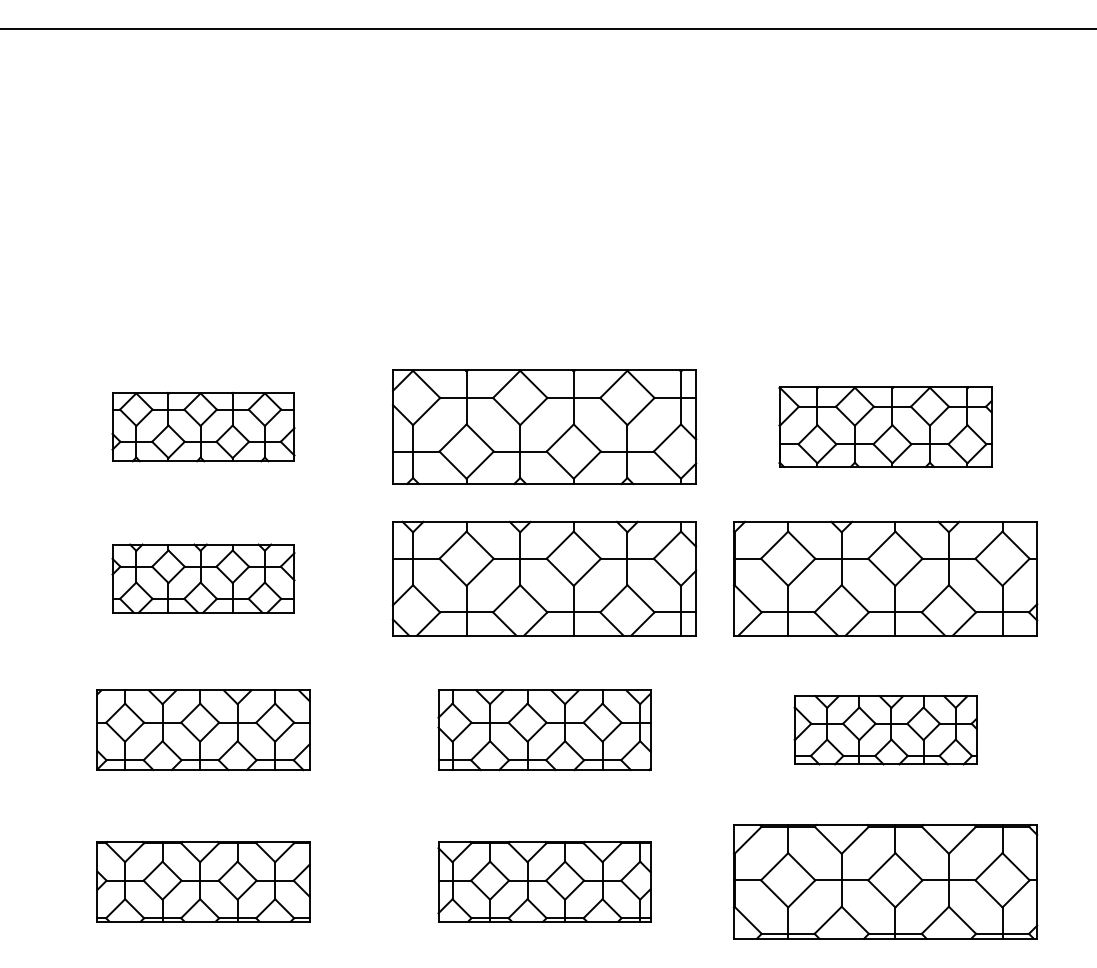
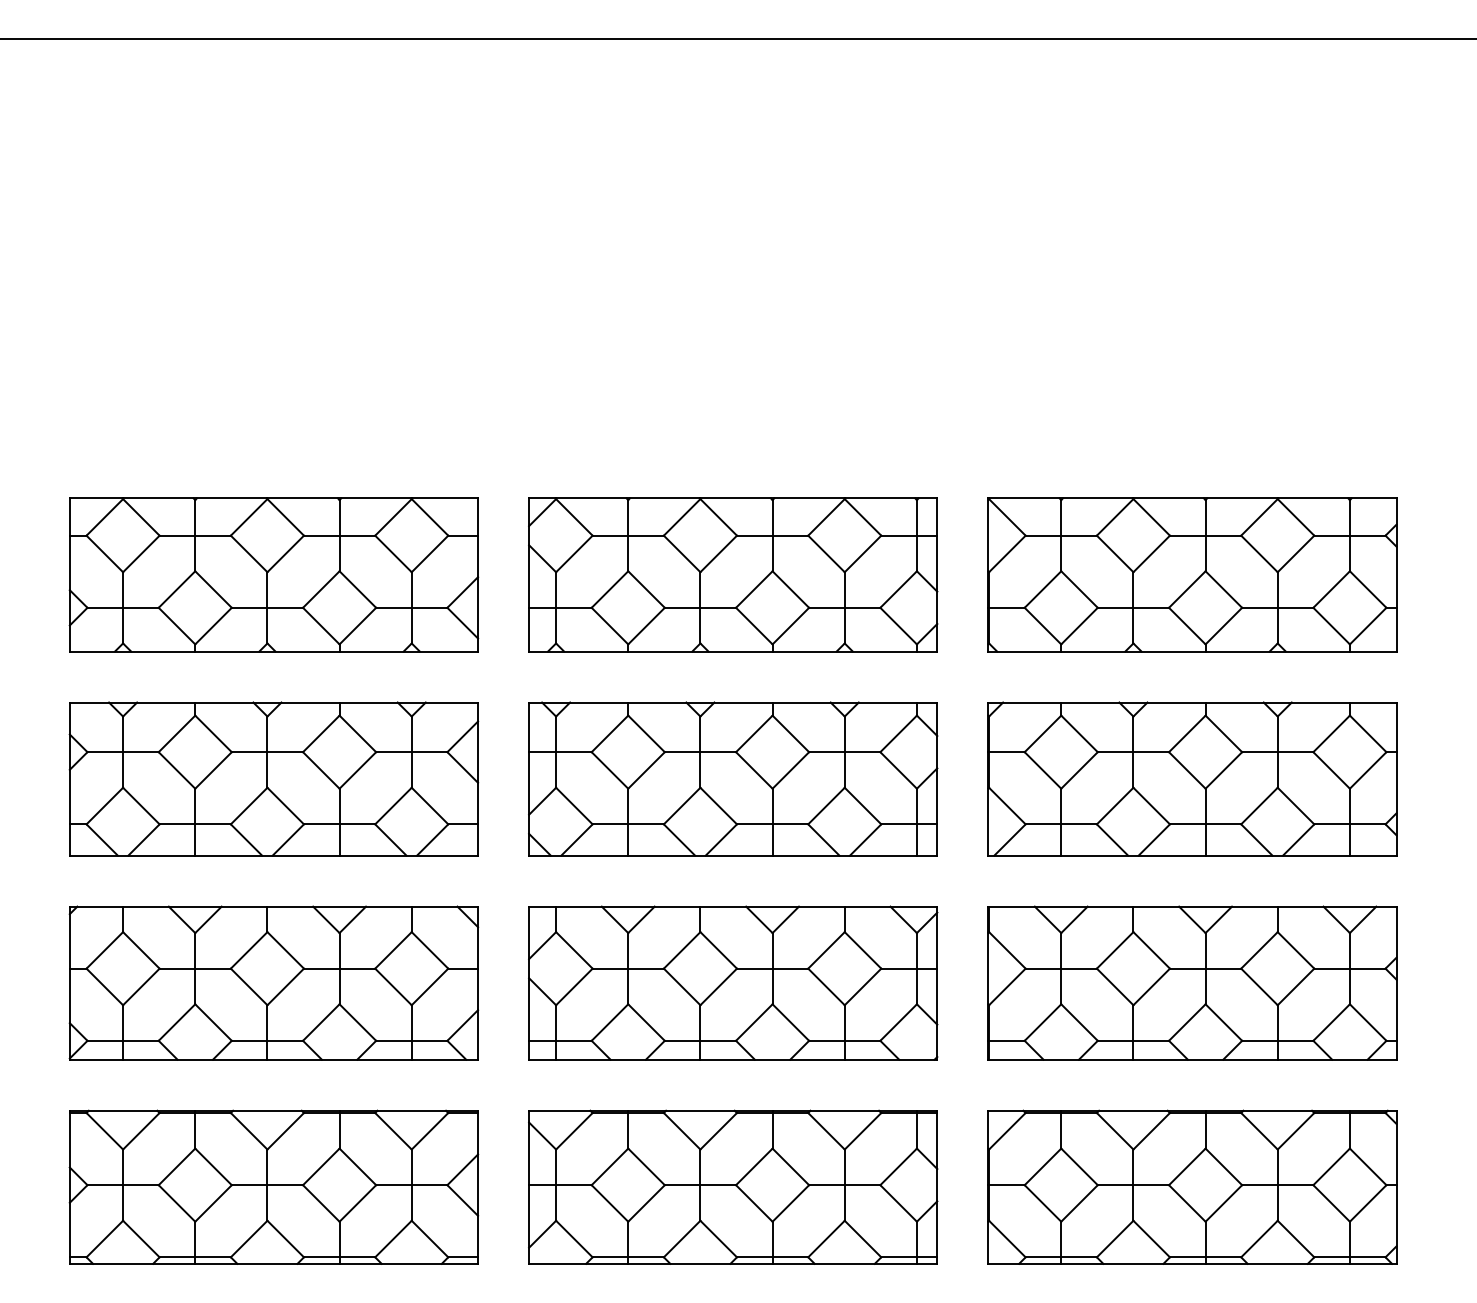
part: (203, 426) -> (273, 574), size x1.67
part: (885, 426) -> (1192, 574), size x1.43
part: (203, 578) -> (273, 778), size x1.67
part: (203, 729) -> (273, 982), size x1.43
part: (544, 729) -> (733, 982), size x1.43
part: (885, 729) -> (1192, 982), size x1.67
part: (203, 881) -> (273, 1186), size x1.43
part: (544, 881) -> (733, 1186), size x1.43

